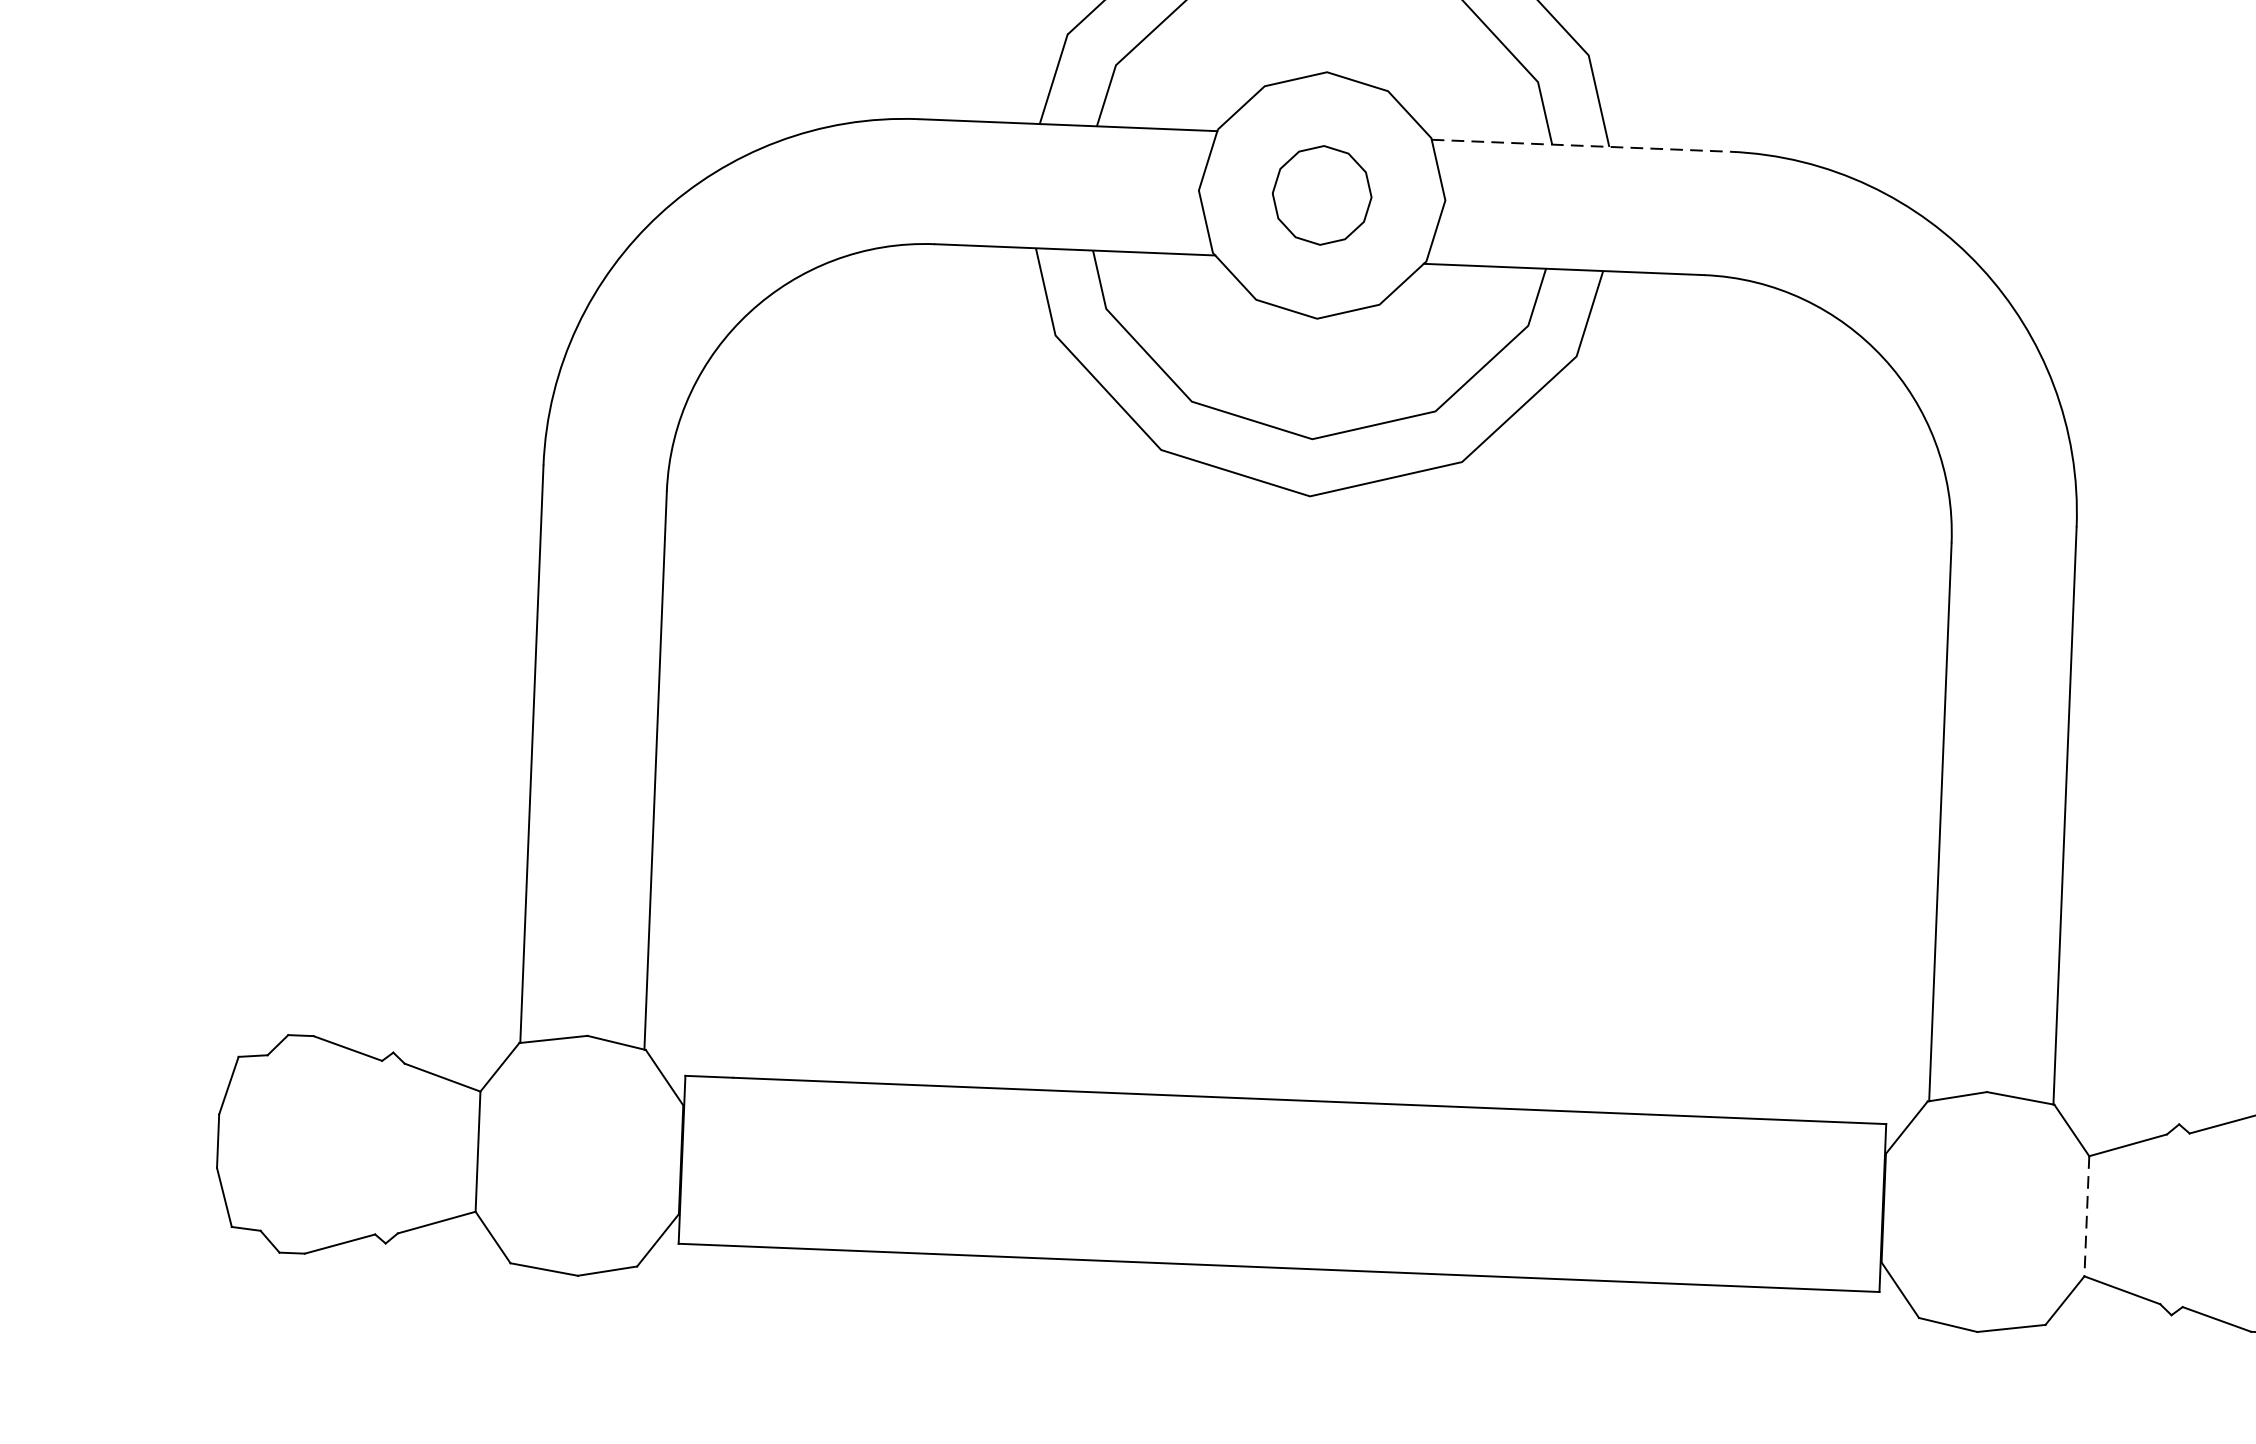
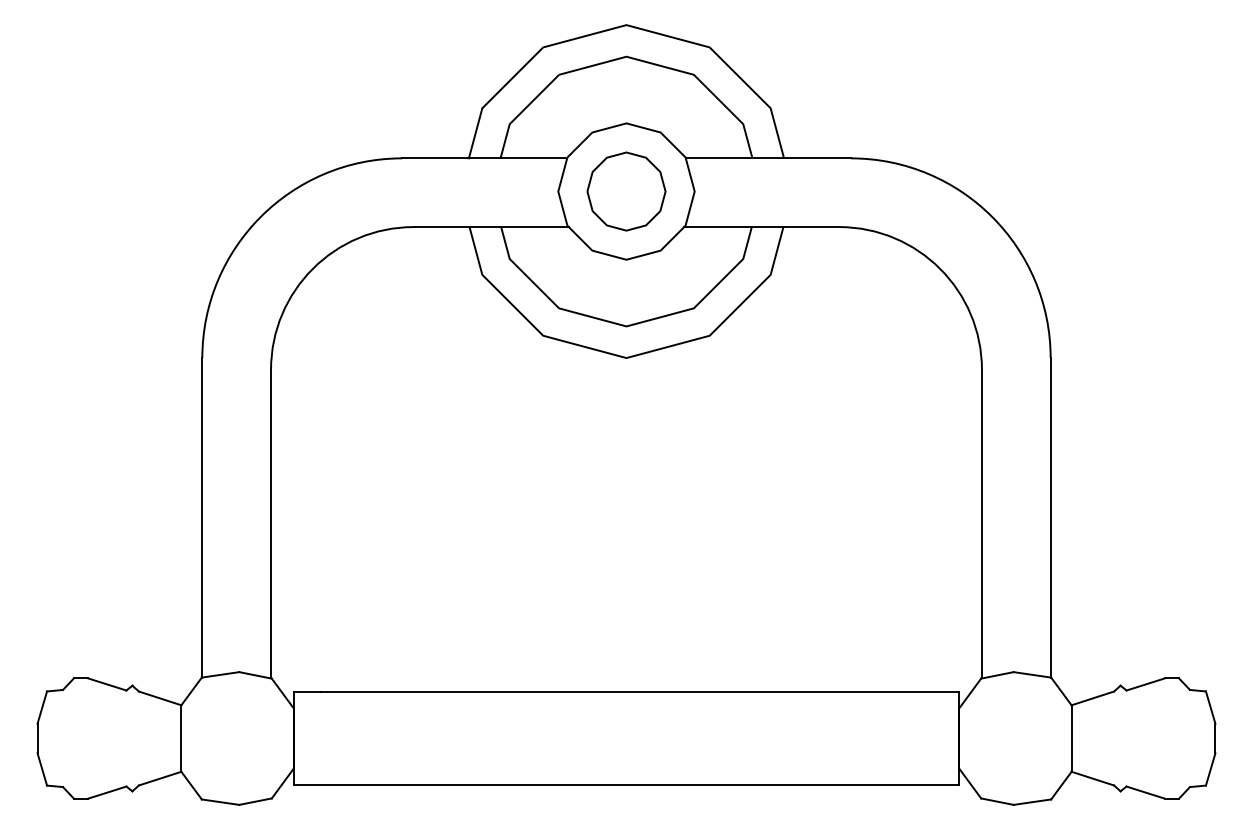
line: (1581, 146) -> (768, 158), dashed -> solid
part: (1322, 195) -> (626, 191), size x1.43
line: (2086, 1218) -> (1071, 739), dashed -> solid

